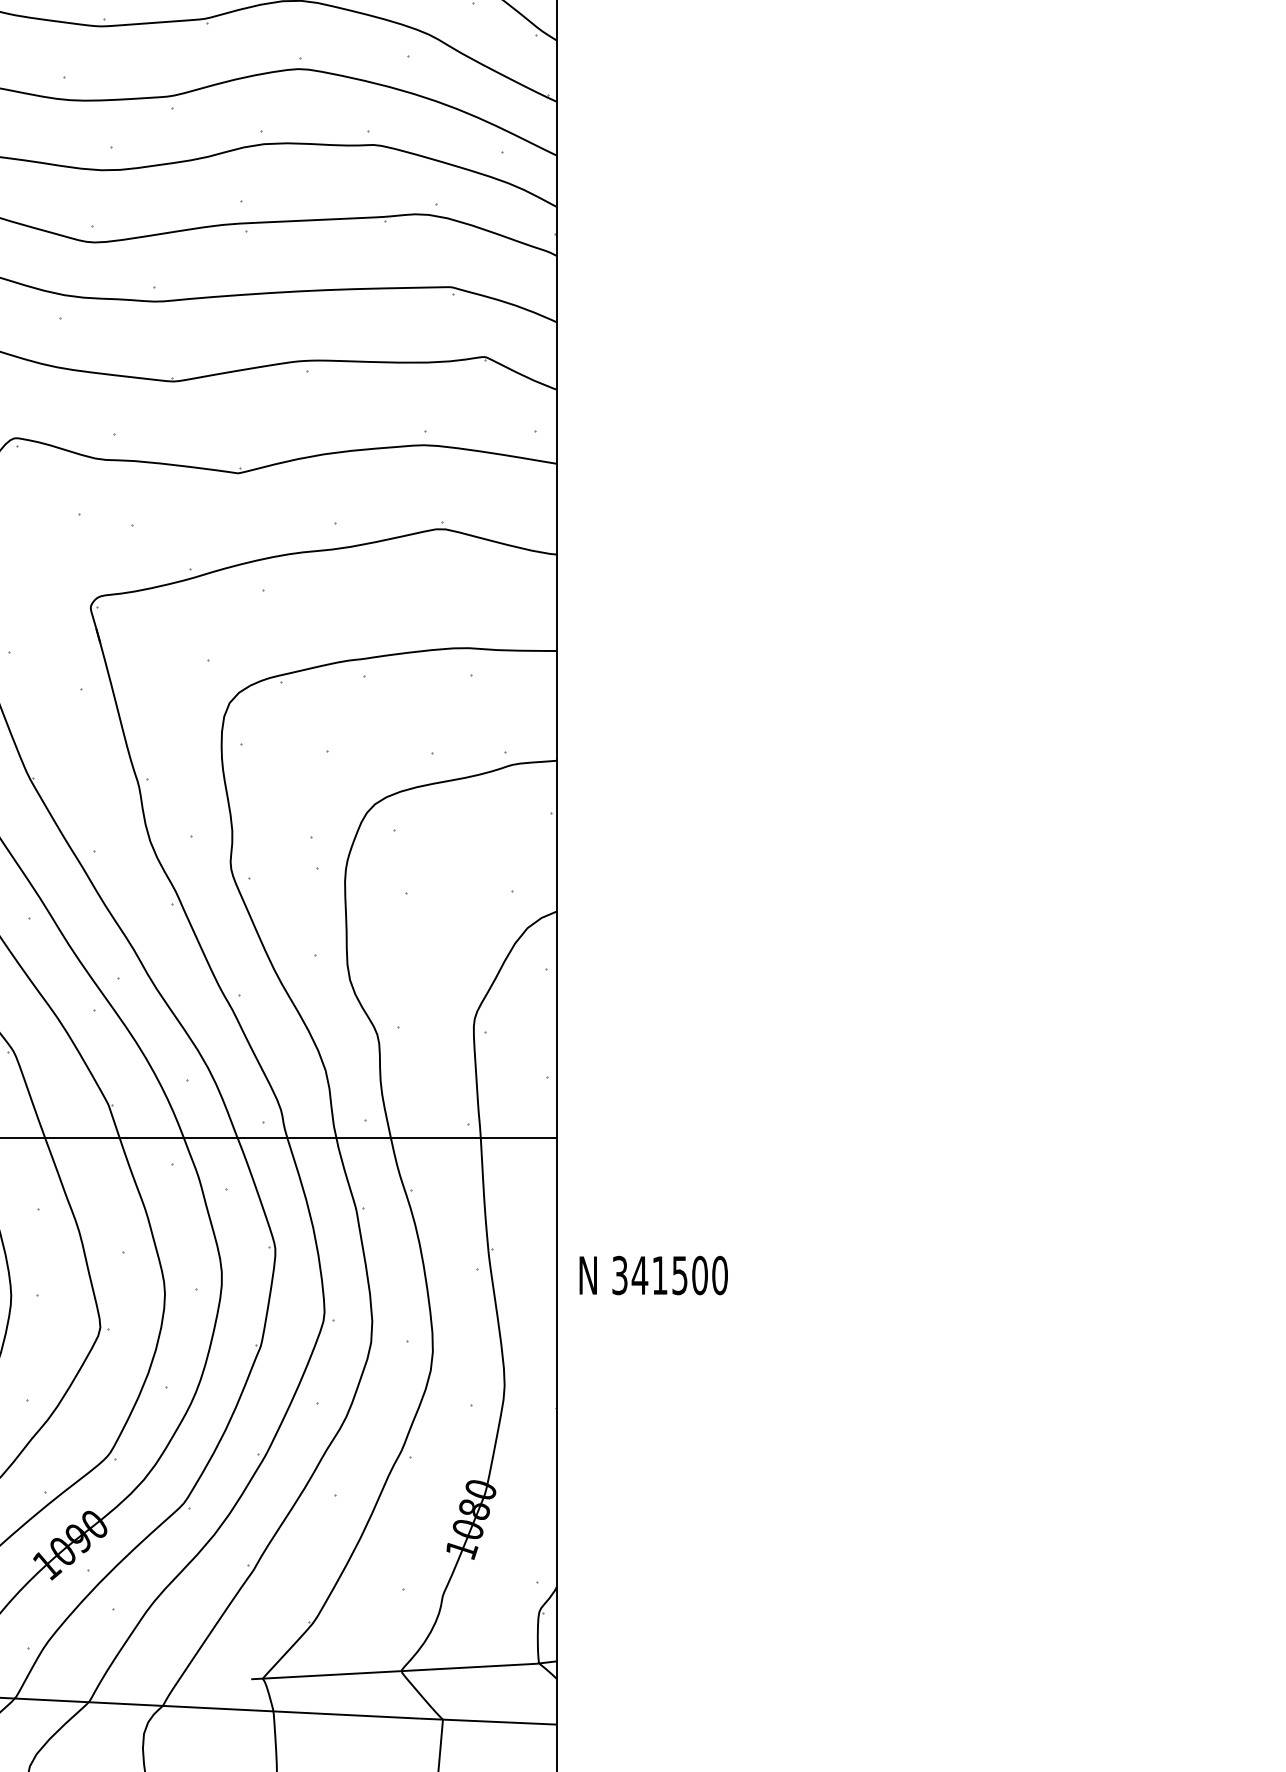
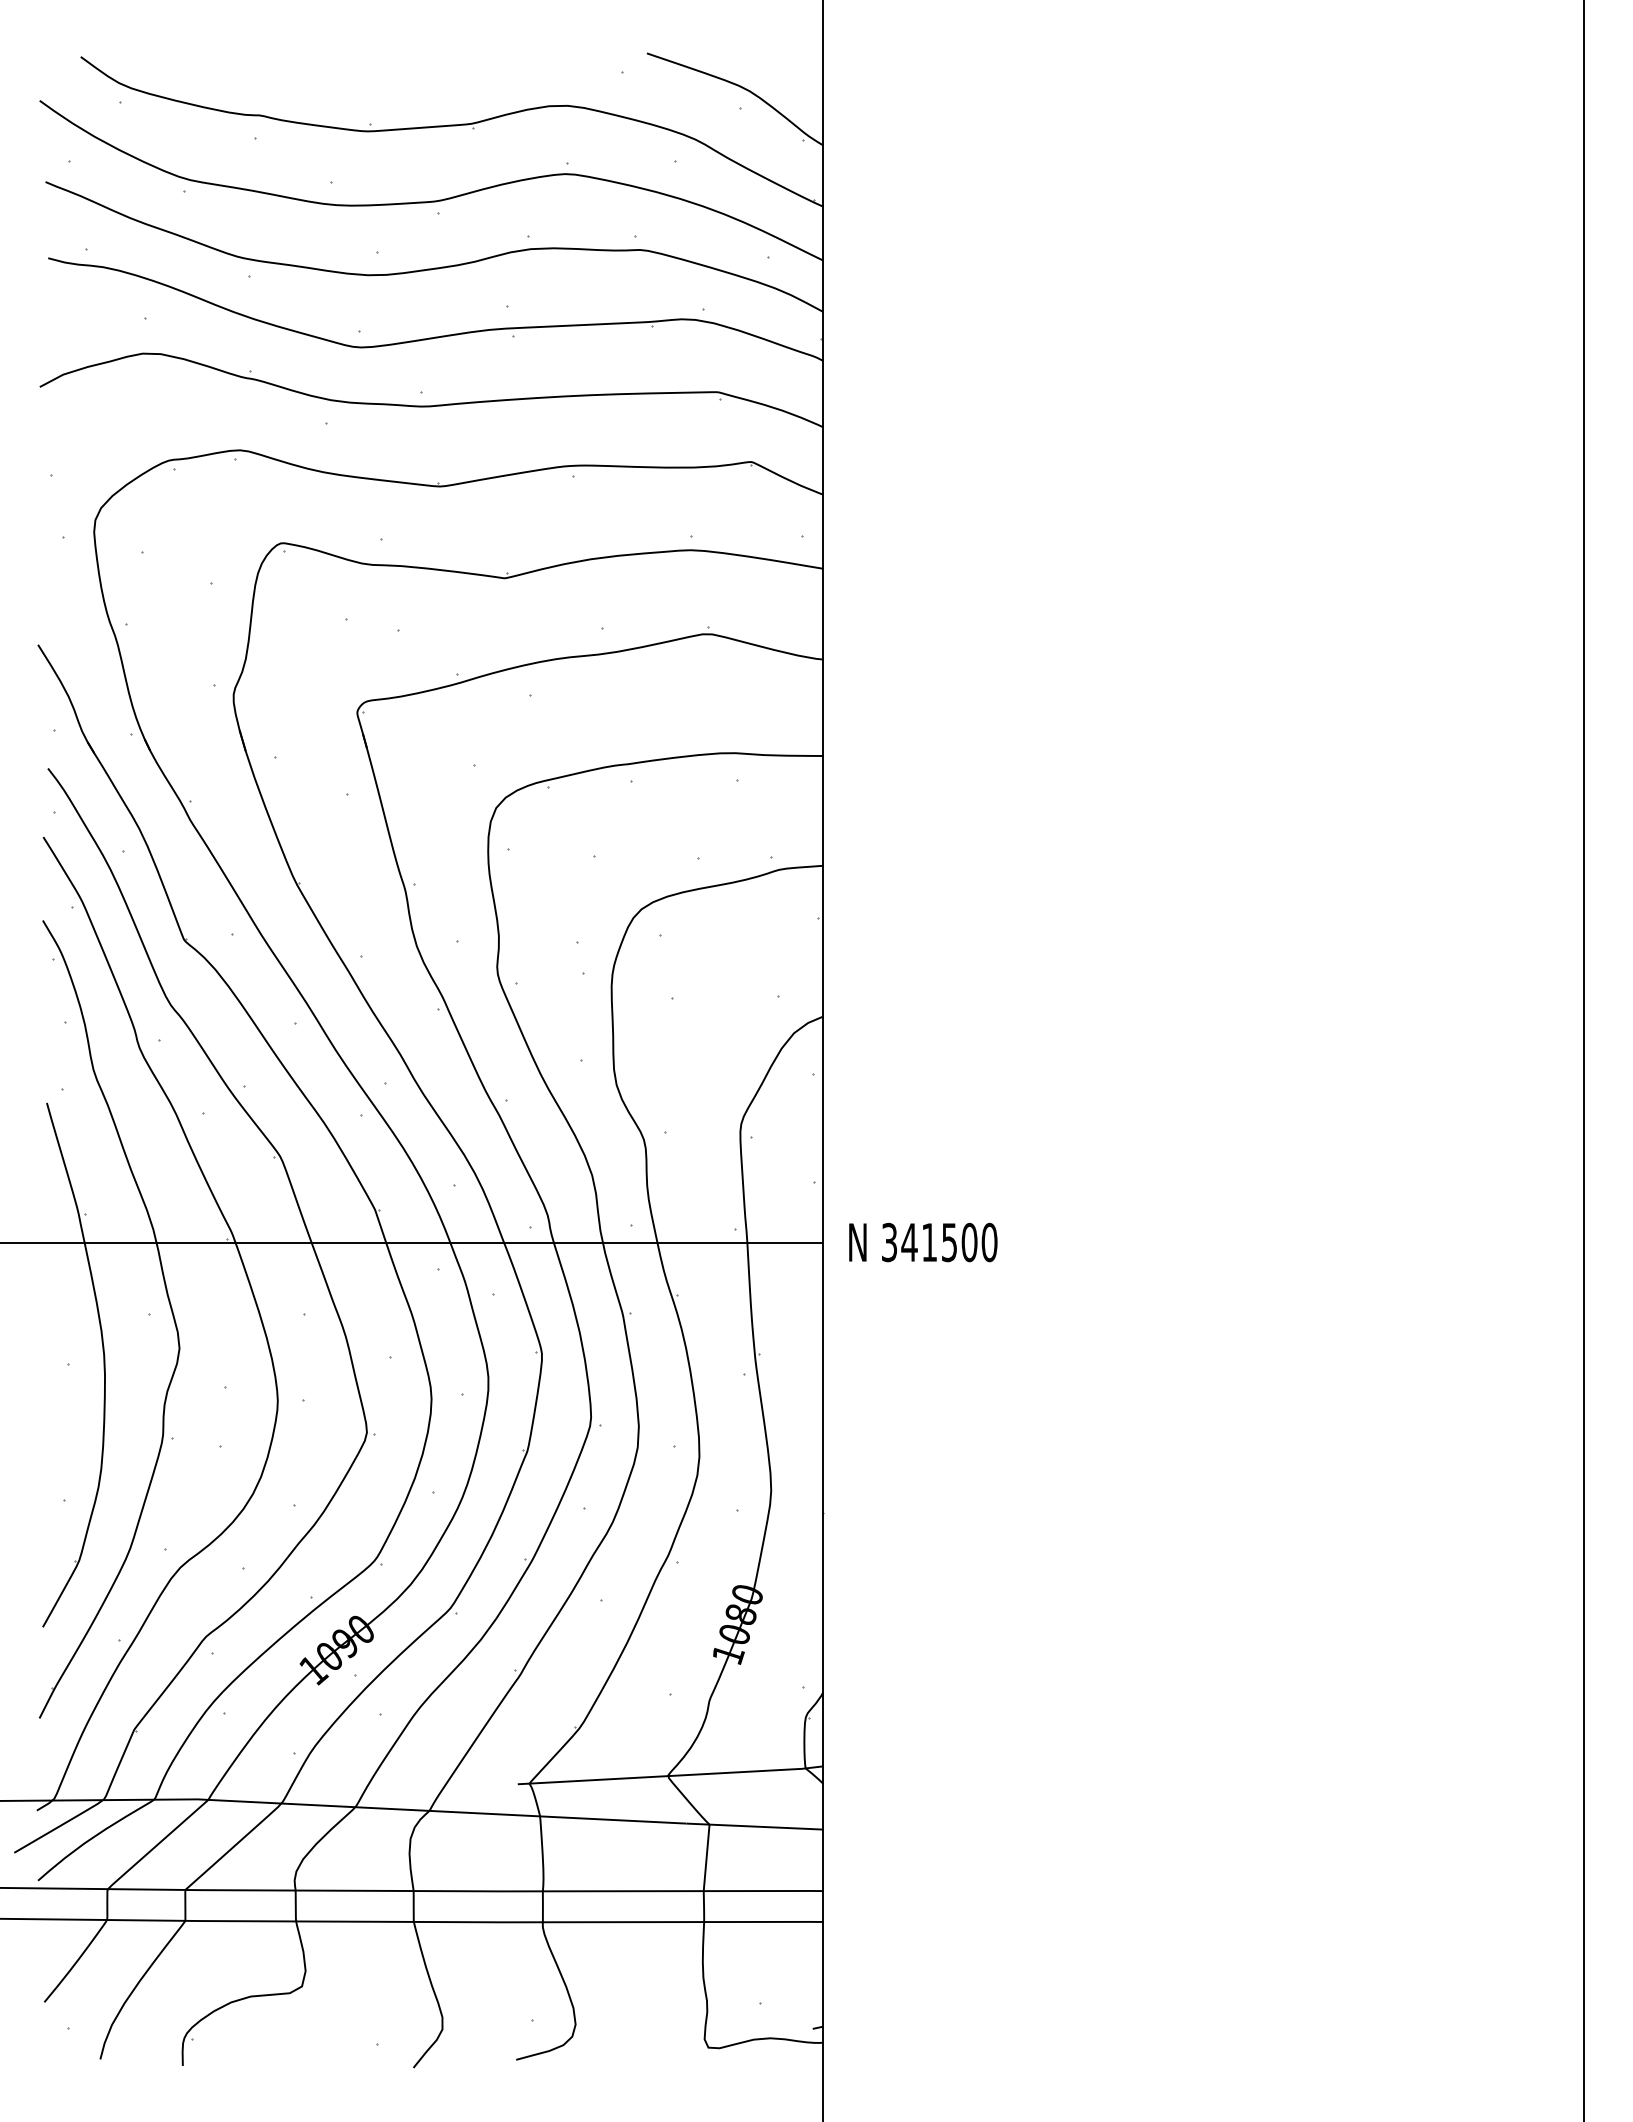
text: (653, 1275) -> (923, 1242), moved

